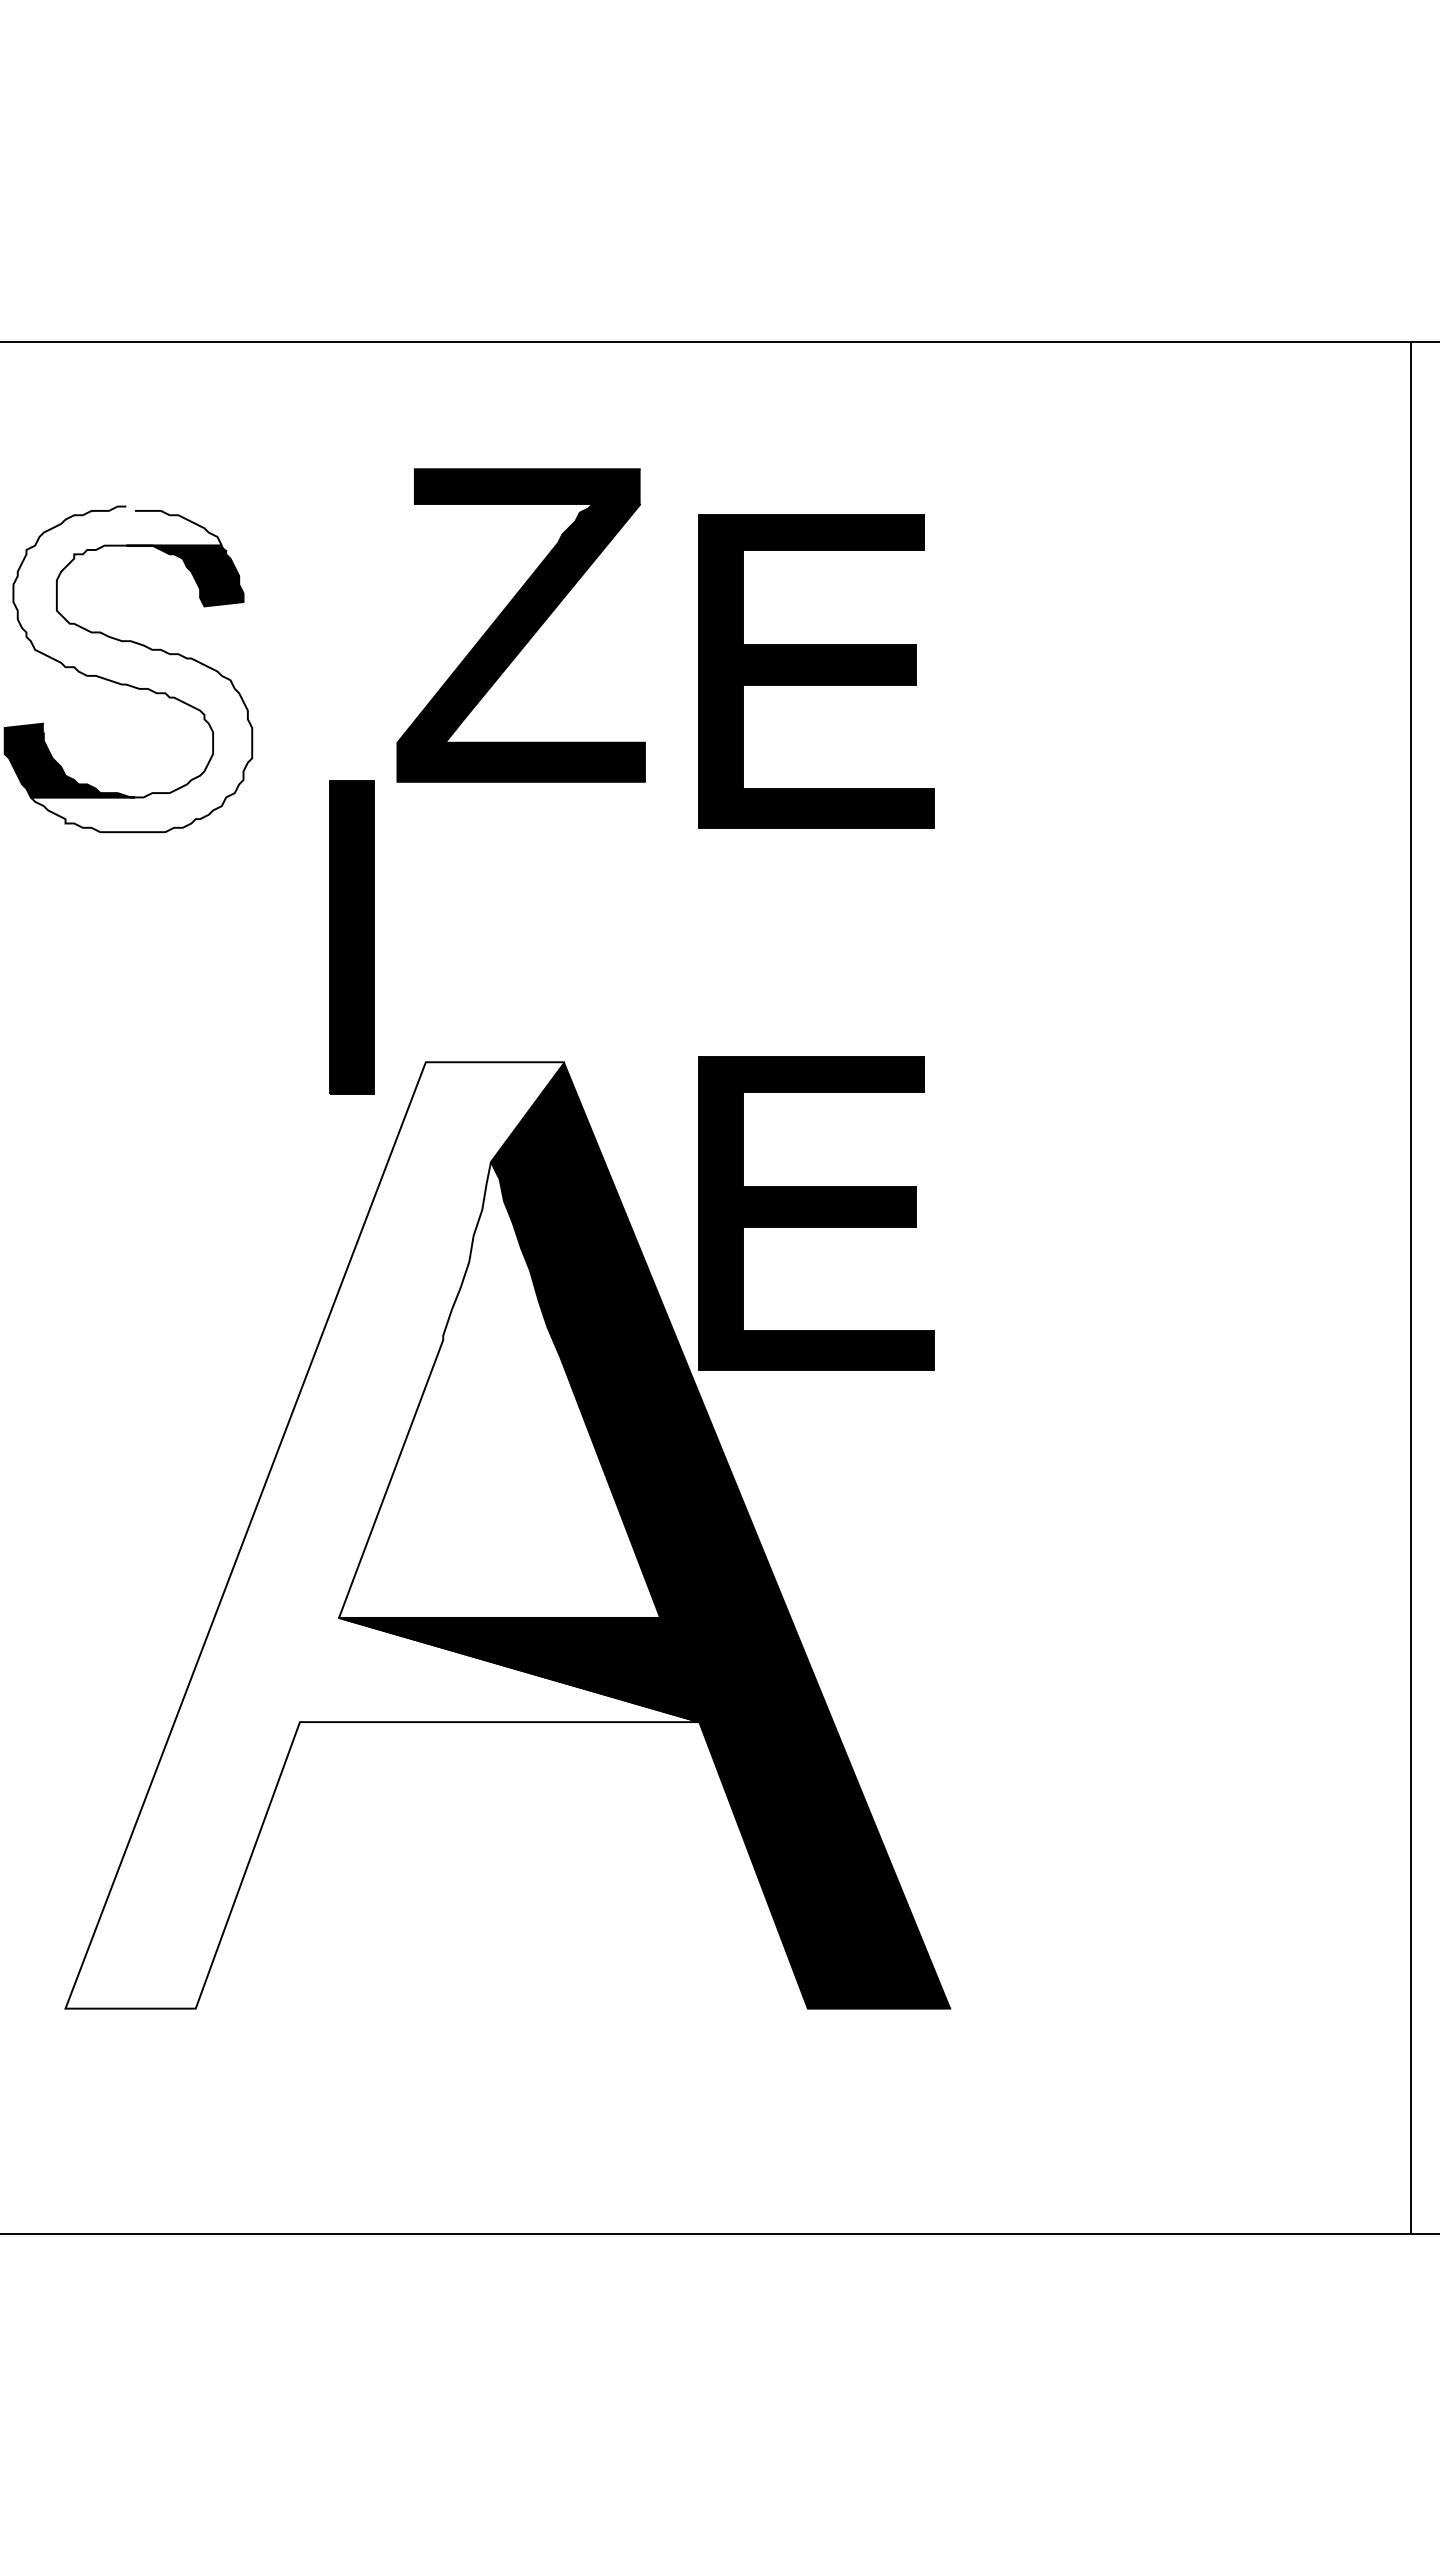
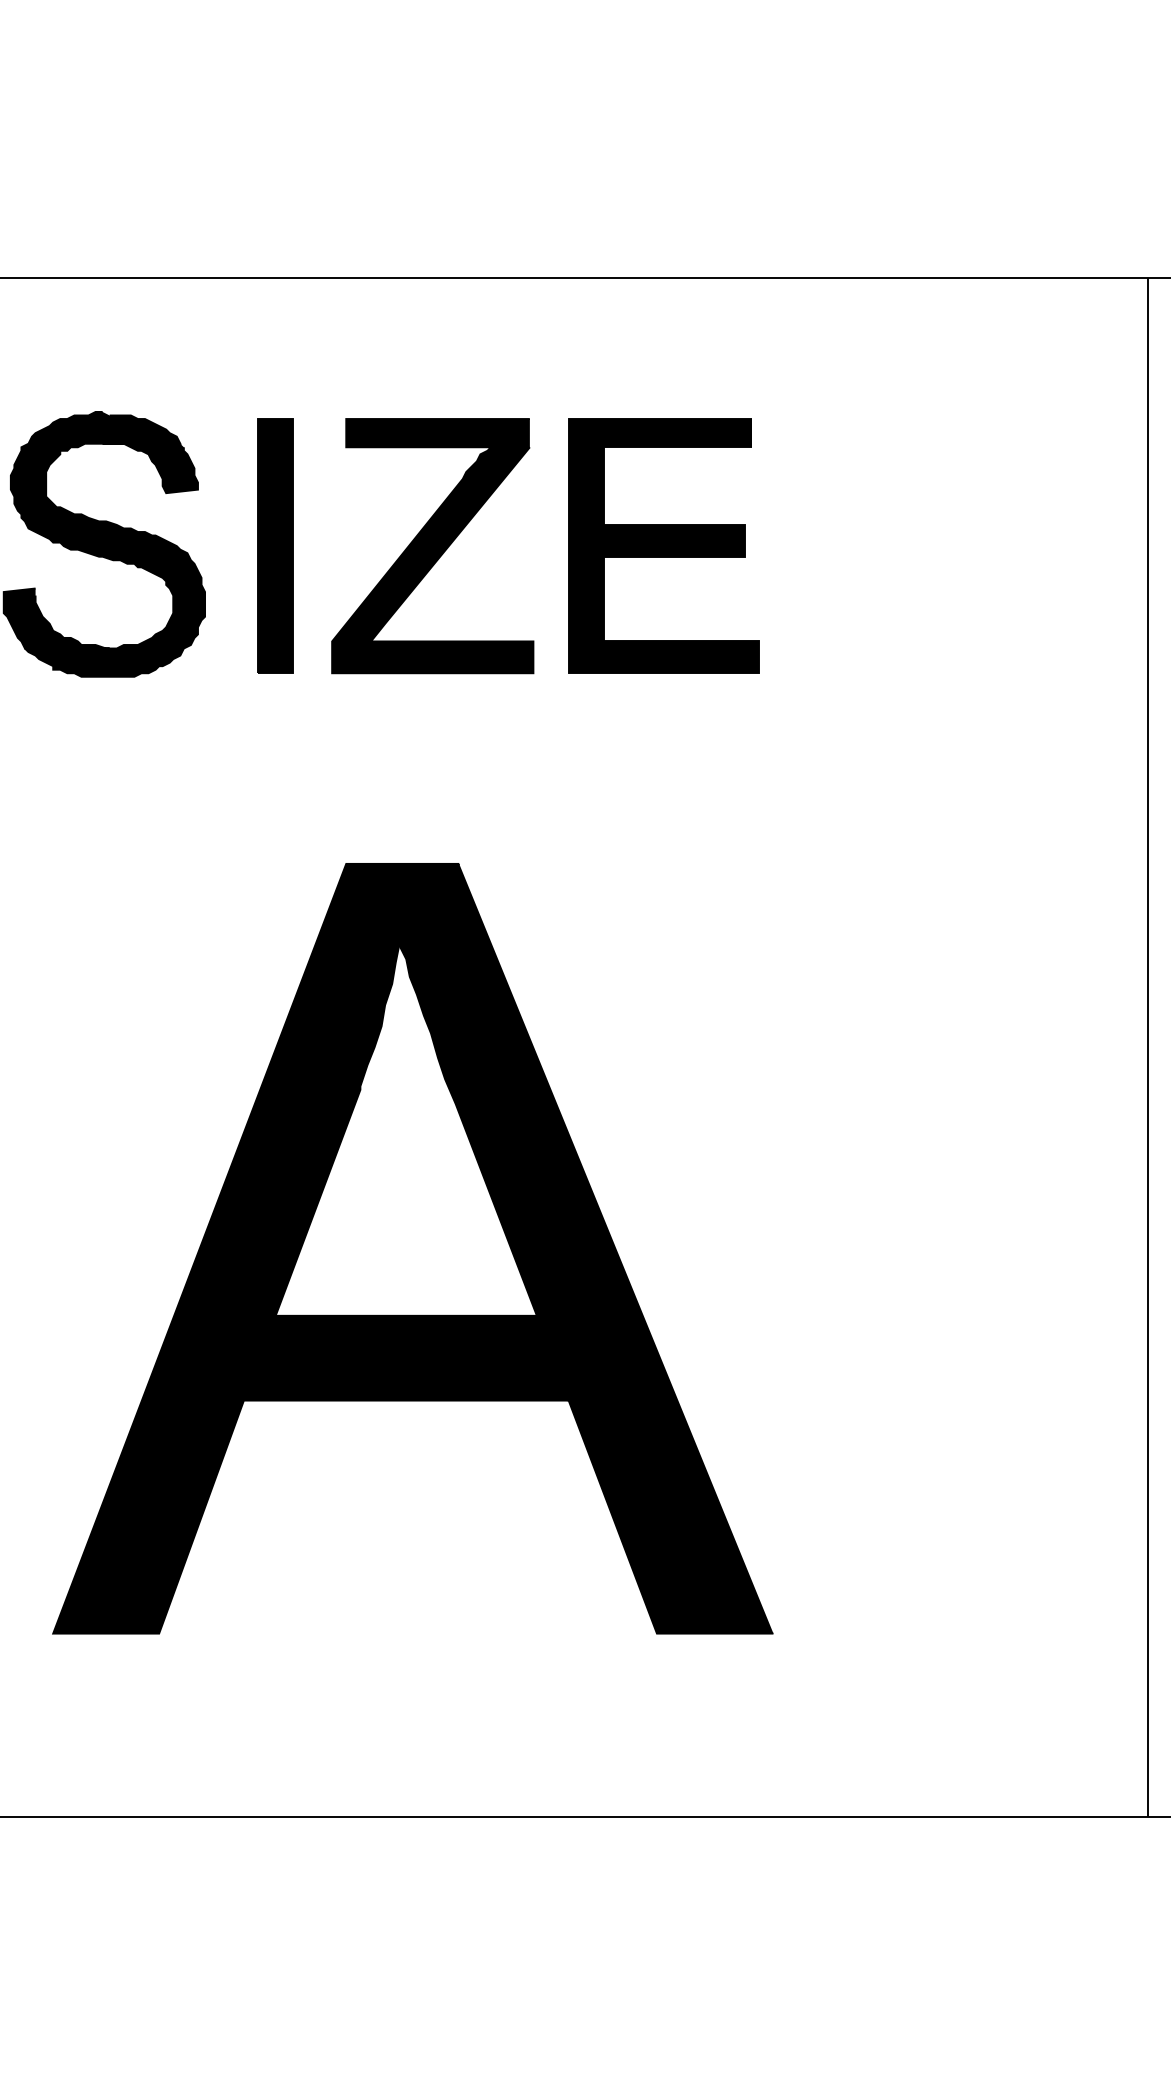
part: (520, 625) -> (432, 546), moved
fill: (132, 669) -> (107, 544), added
part: (351, 937) -> (275, 546), moved
part: (816, 1213) -> (663, 986), removed
fill: (382, 1535) -> (311, 1248), added

